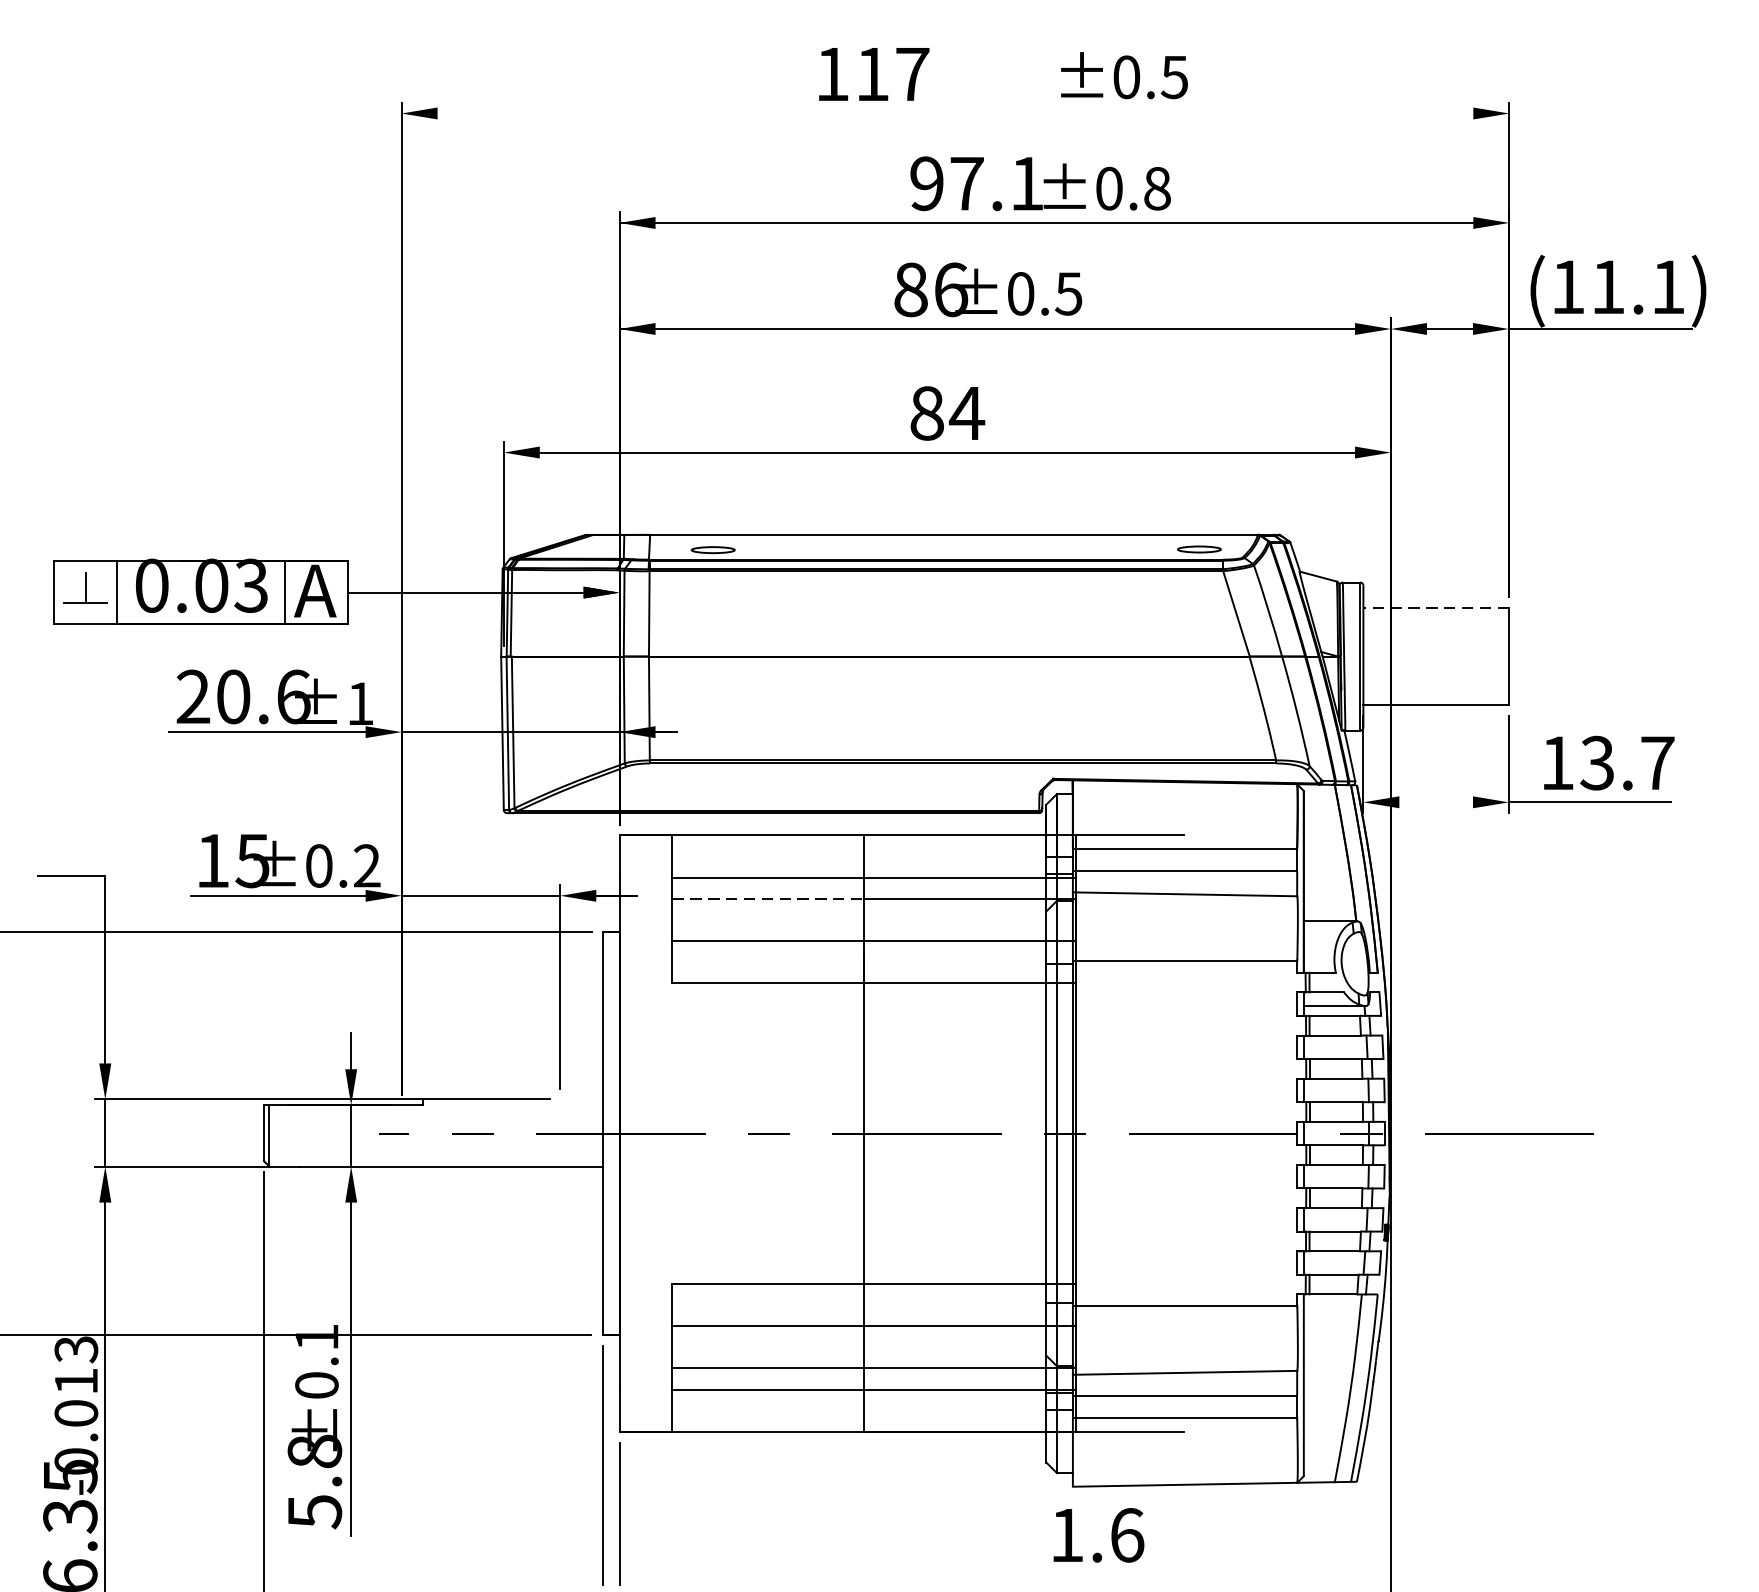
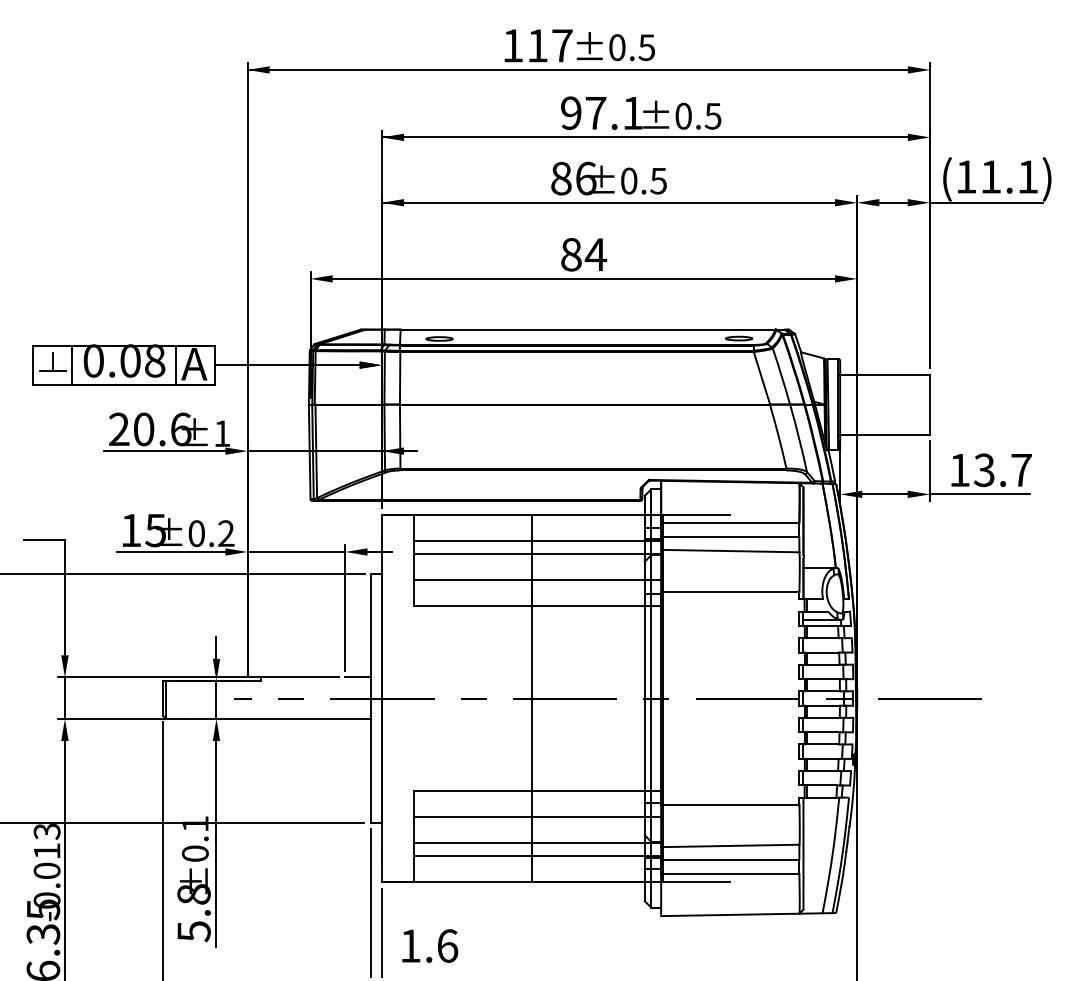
text: (1123, 75) -> (615, 46), moved
line: (937, 112) -> (577, 69), added
text: (1156, 189) -> (712, 116), ±0.8 -> ±0.5
text: (250, 585) -> (154, 360), 0.03 -> 0.08
line: (1436, 607) -> (885, 374), dashed -> solid
line: (1435, 802) -> (884, 494), added
line: (768, 898) -> (473, 553), dashed -> solid
line: (581, 1099) -> (358, 677), added
text: (1099, 1534) -> (430, 945), moved

